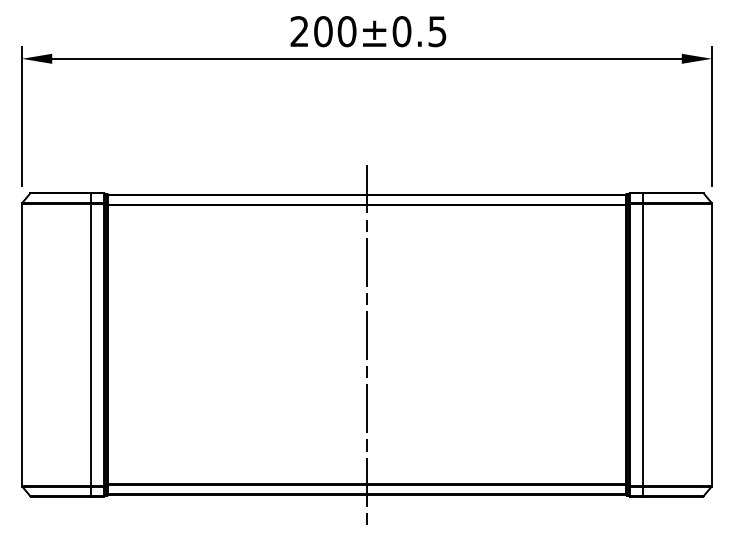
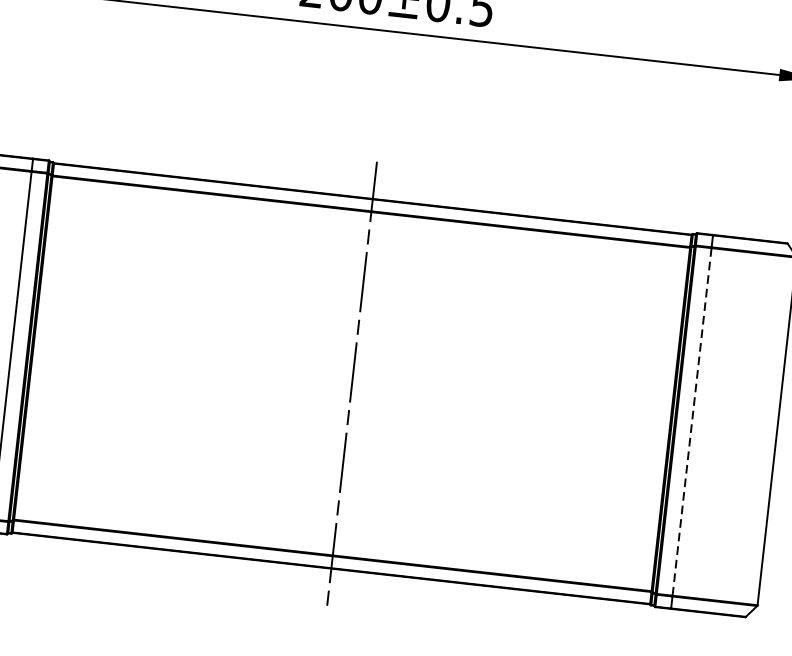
line: (642, 345) -> (691, 422), solid -> dashed

